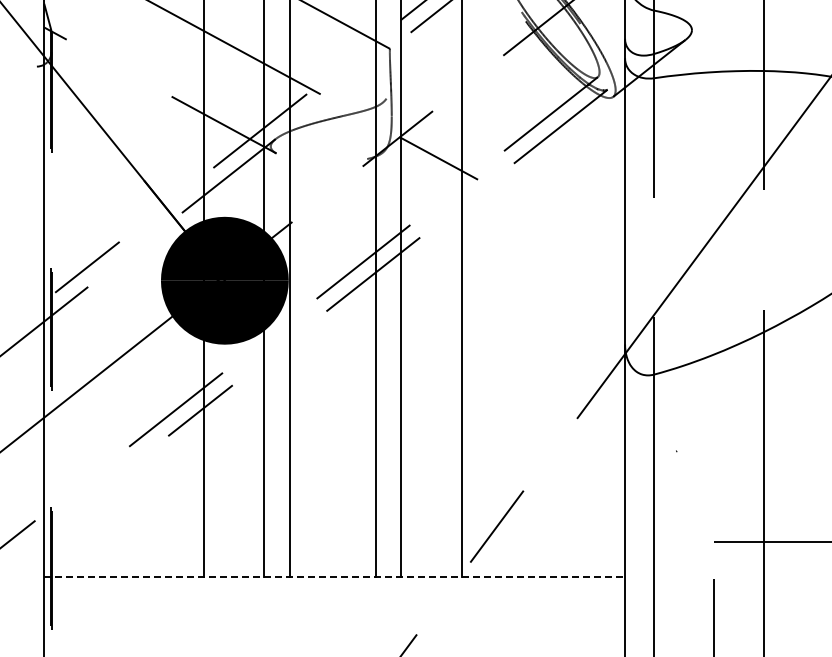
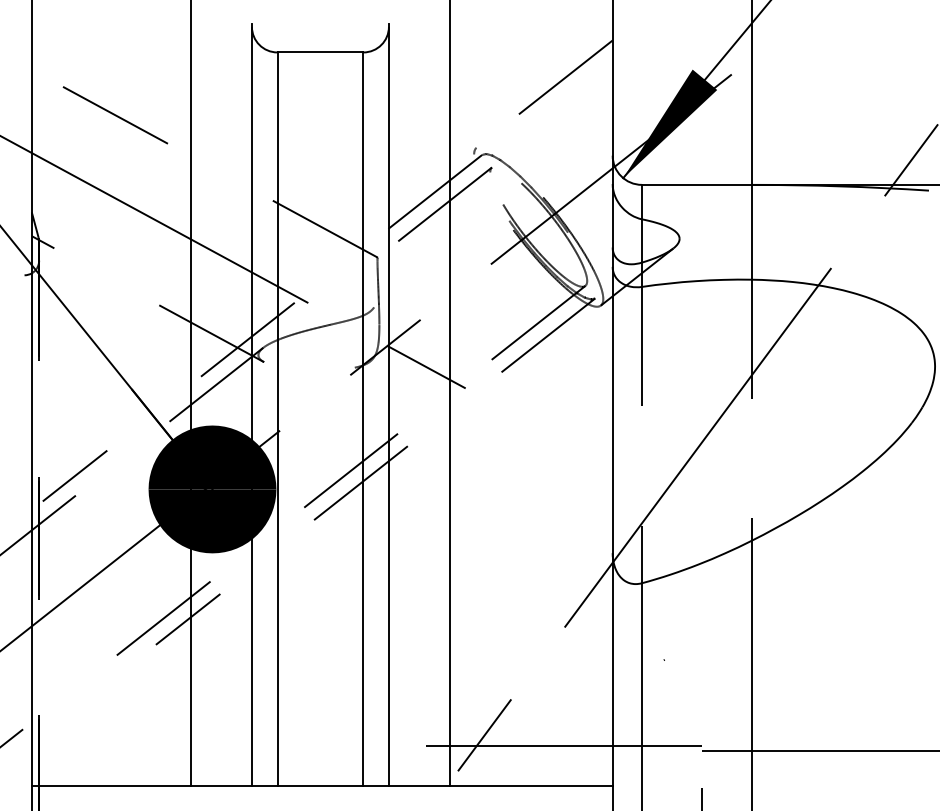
line: (575, 536) -> (563, 745), added
line: (334, 576) -> (322, 785), dashed -> solid

